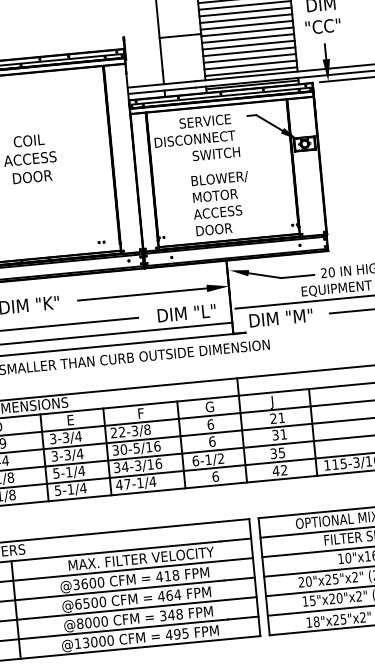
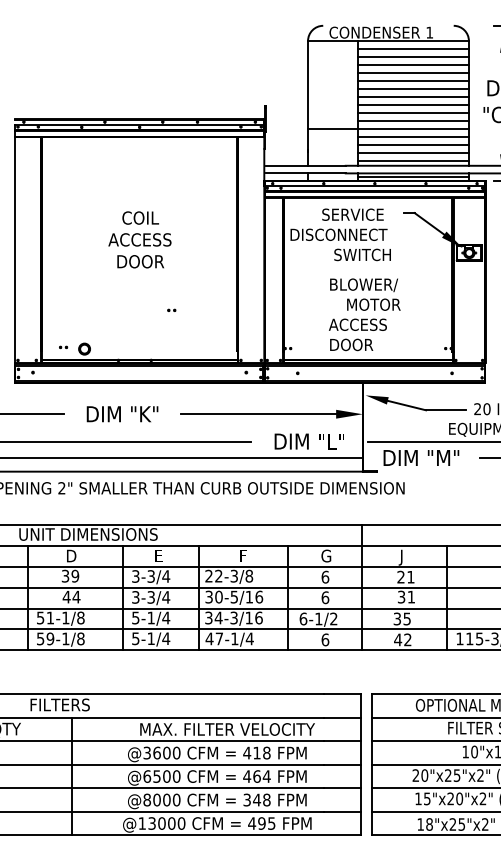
line: (180, 36) -> (333, 129), moved
text: (215, 195) -> (373, 304), moved
part: (101, 241) -> (171, 309), moved

